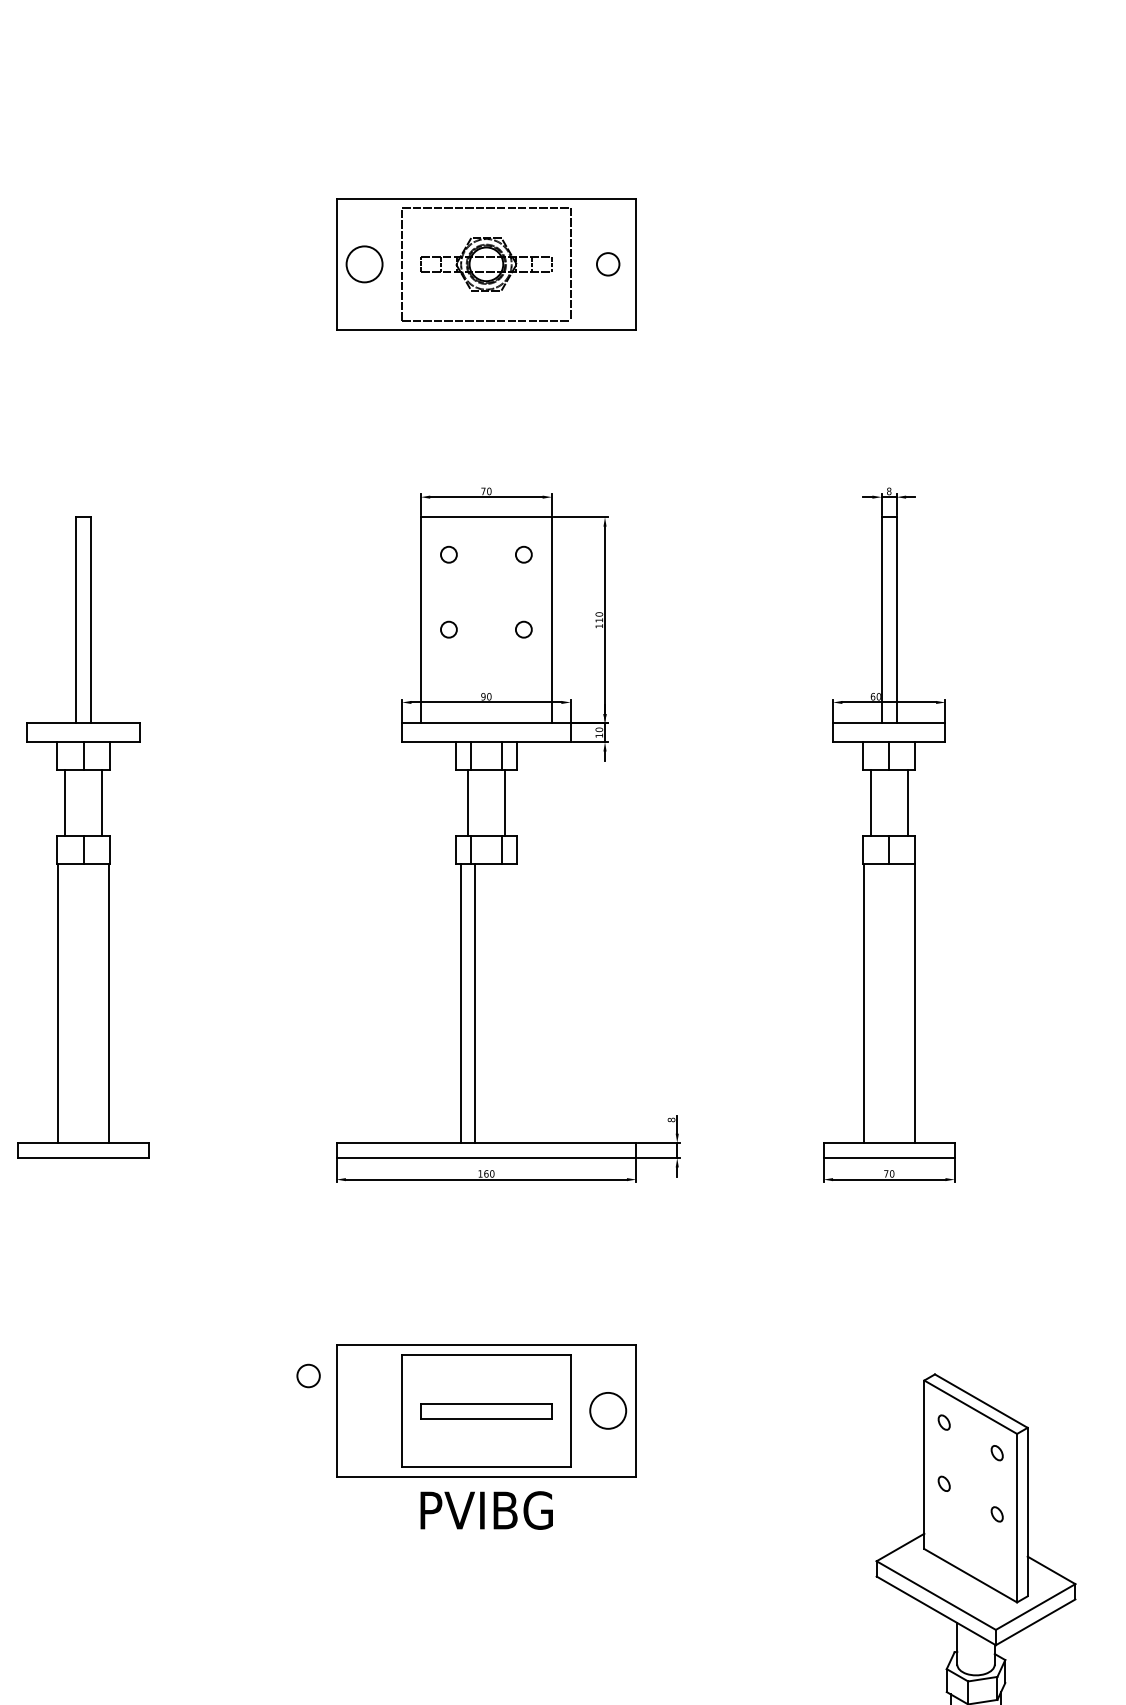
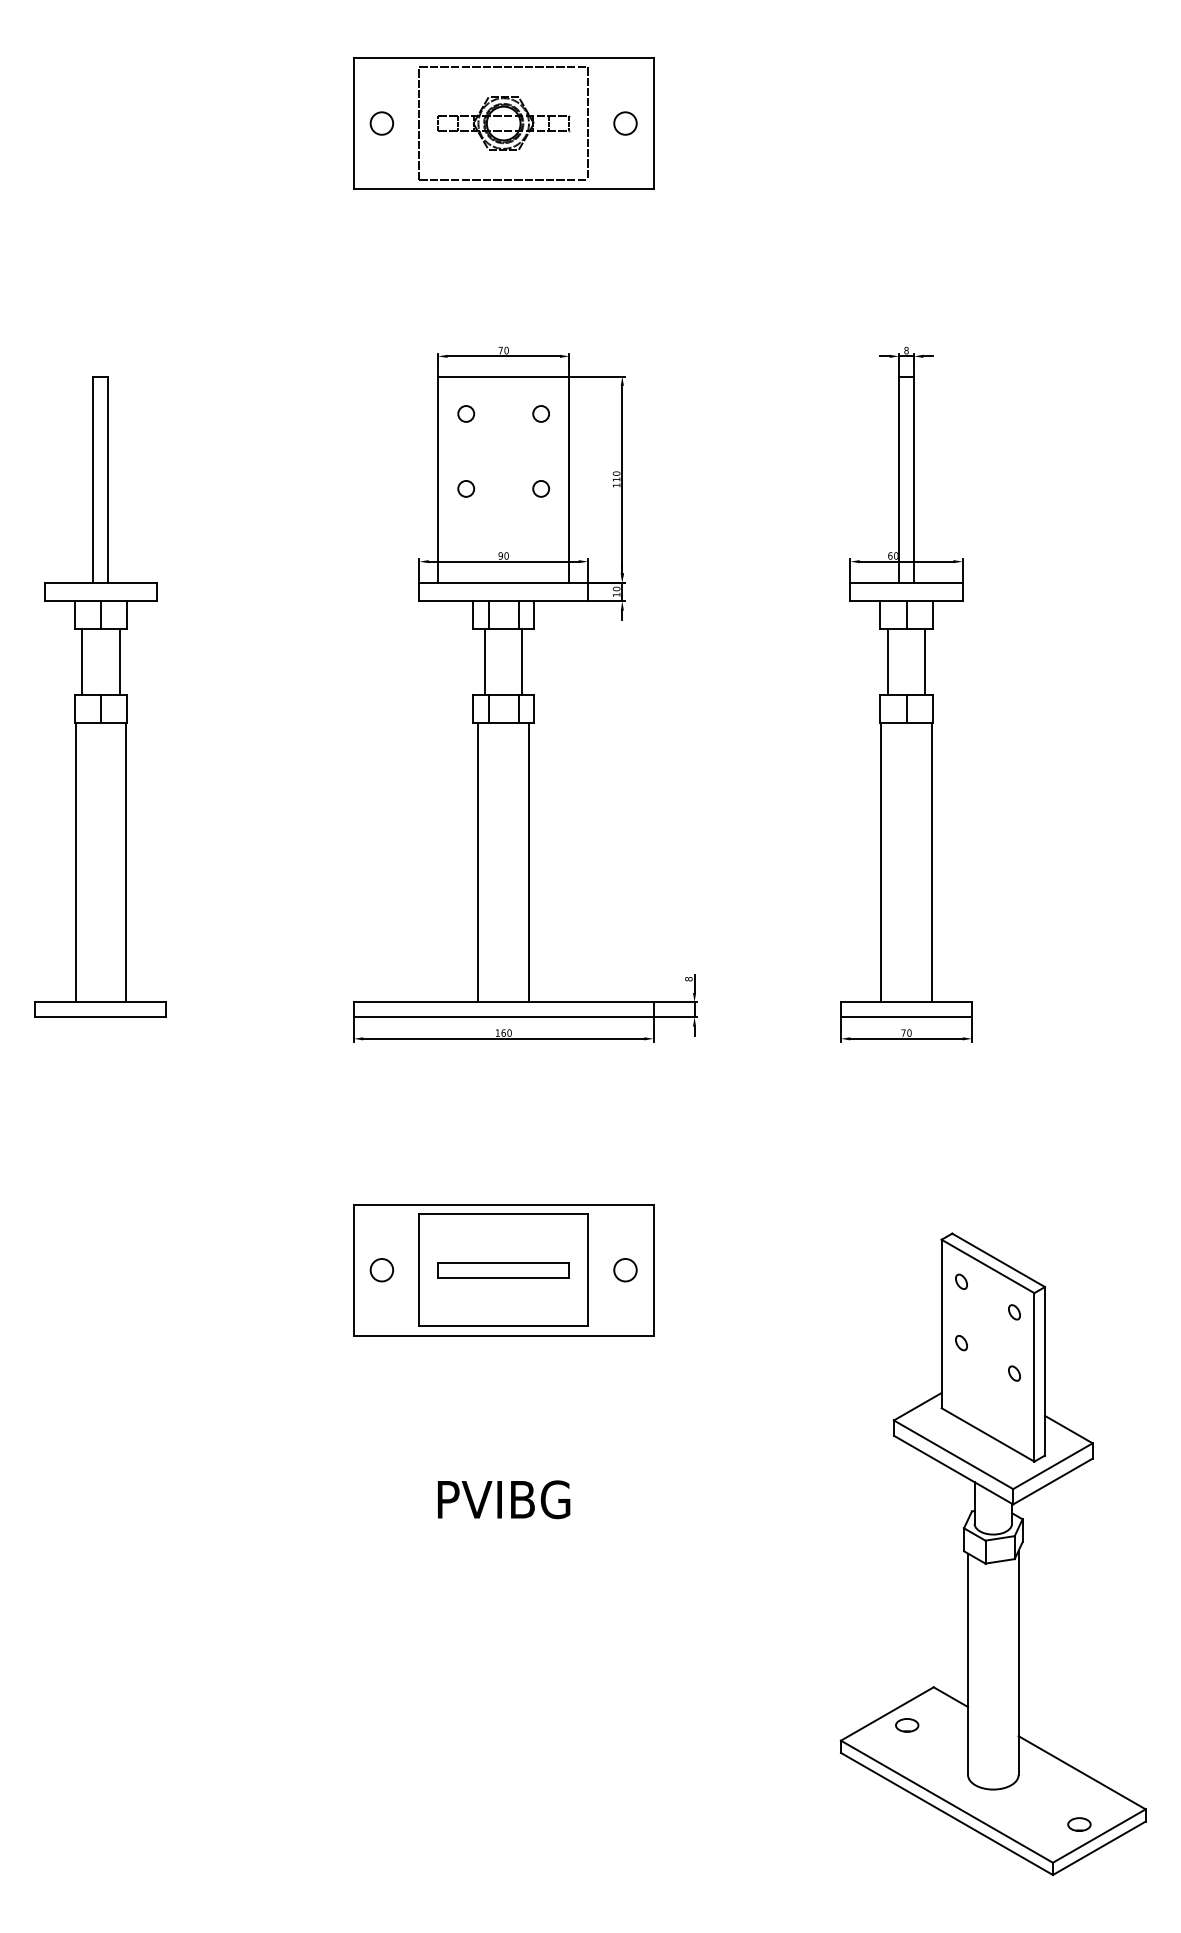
circle: (364, 264) -> (381, 123), size x0.62
line: (475, 1003) -> (529, 862), moved
circle: (308, 1376) -> (381, 1270), moved
circle: (608, 1411) -> (625, 1270), size x0.62
text: (487, 1510) -> (504, 1499), moved

